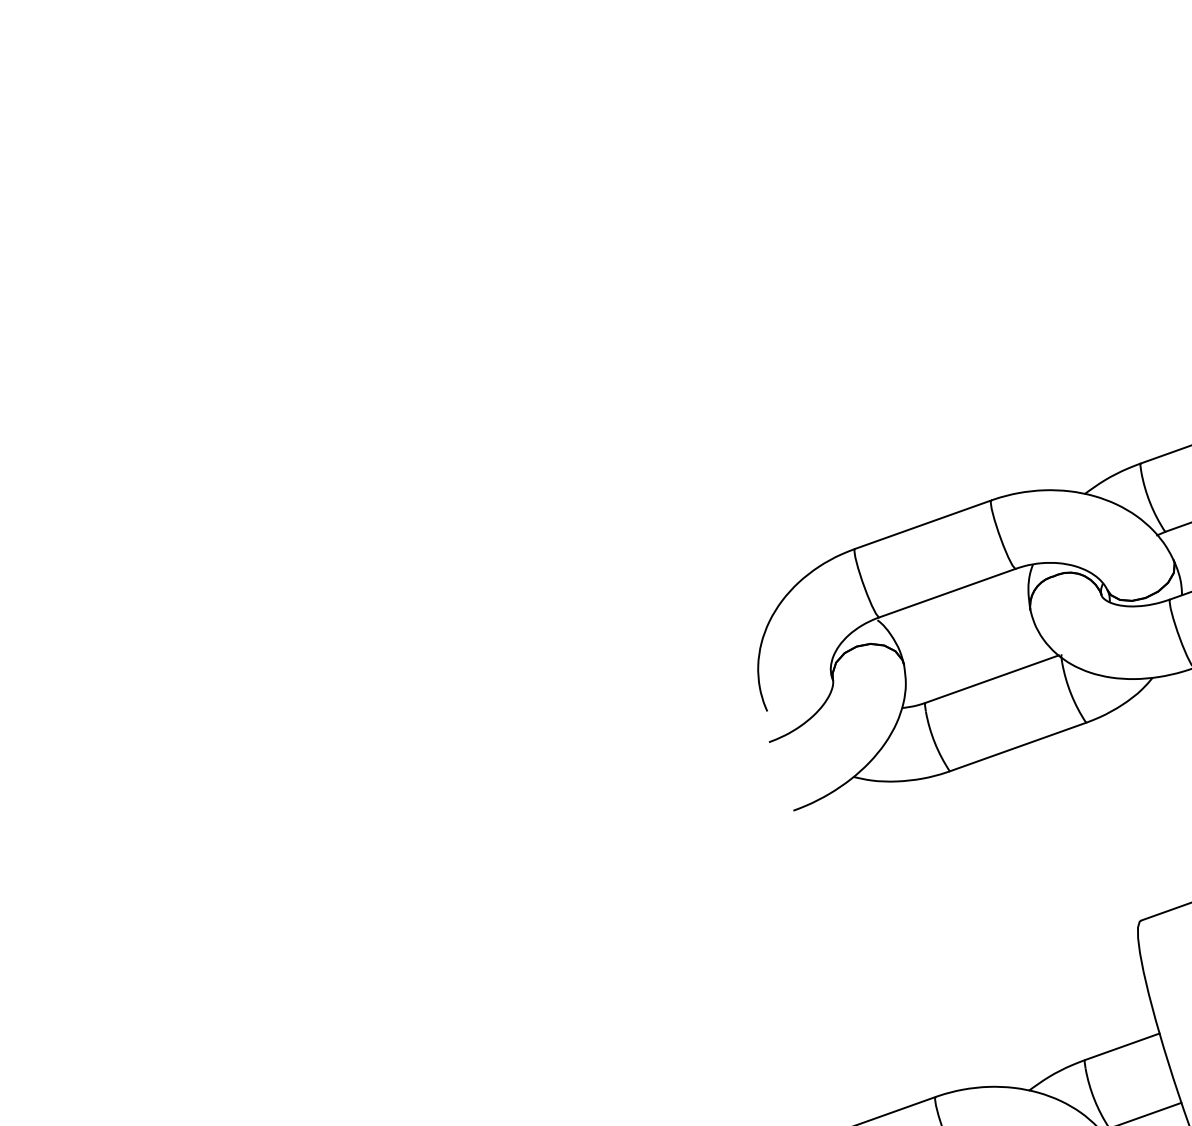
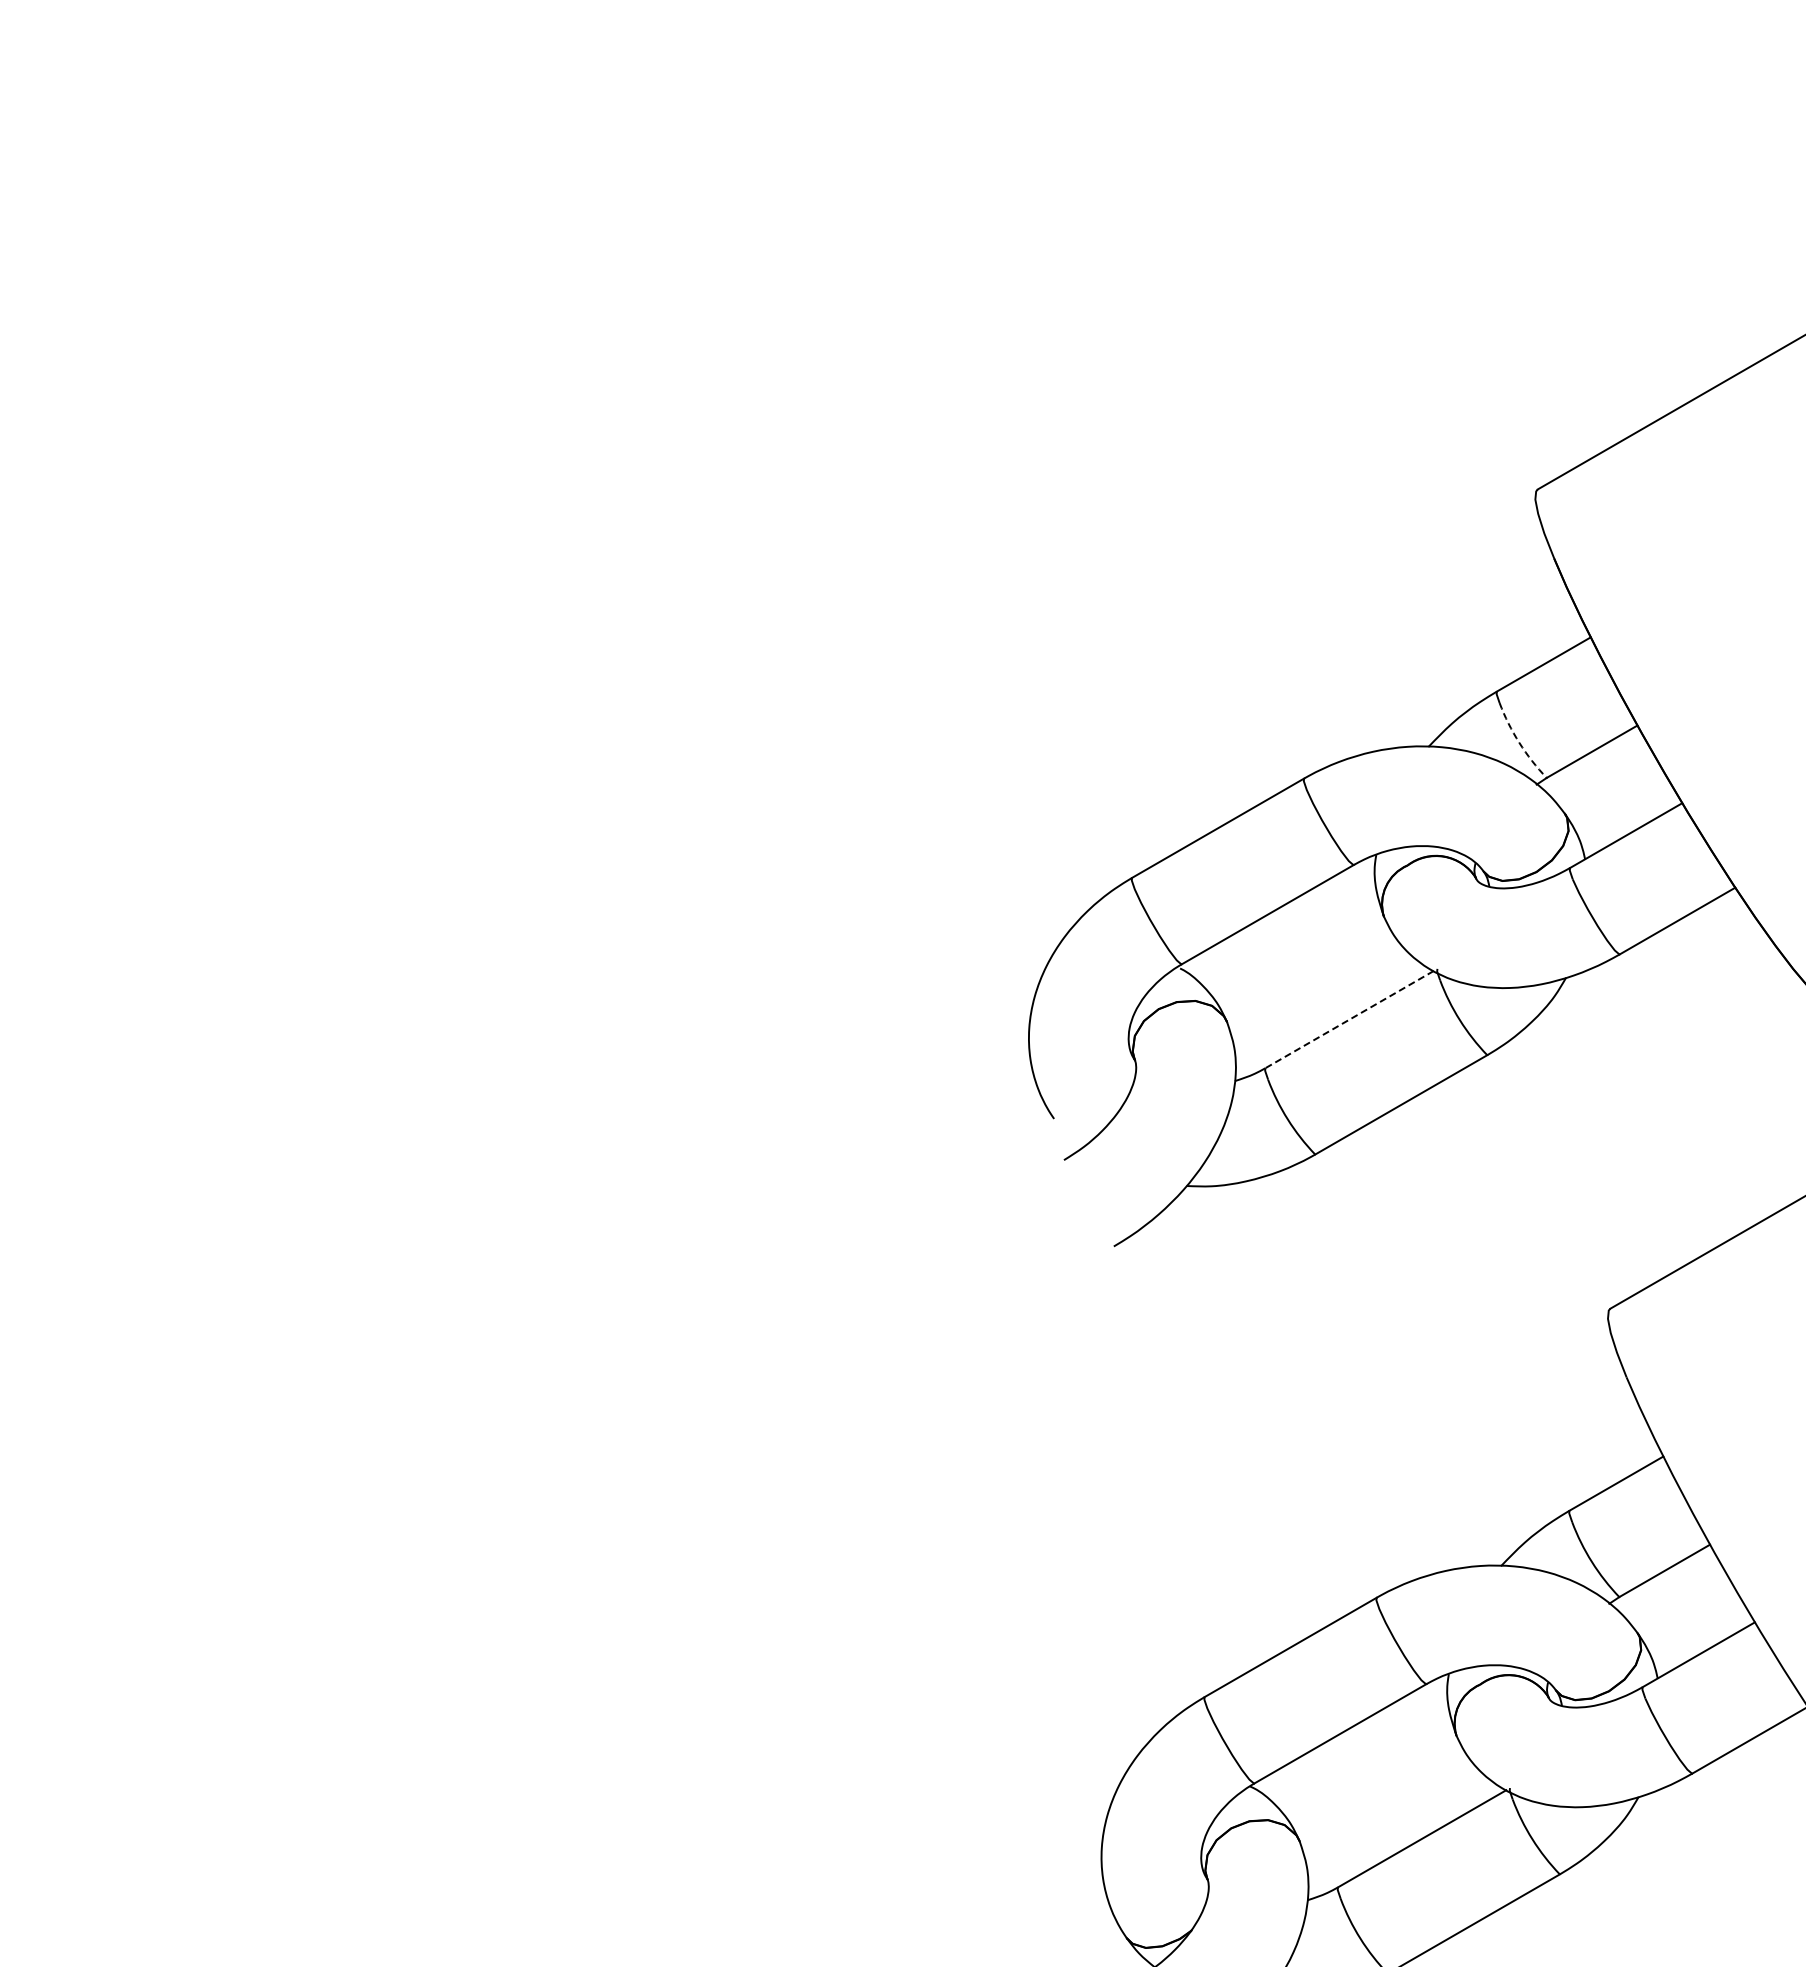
arc: (1150, 502) -> (1519, 742), solid -> dashed
line: (992, 679) -> (1349, 1019), solid -> dashed

